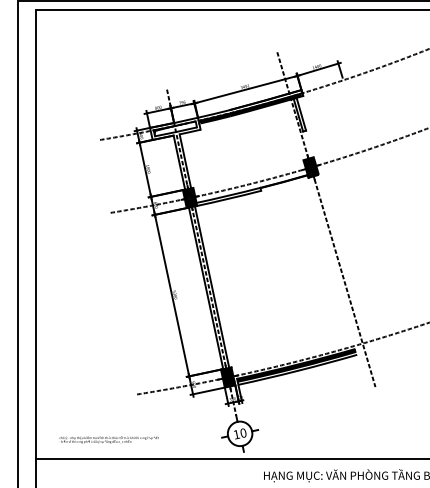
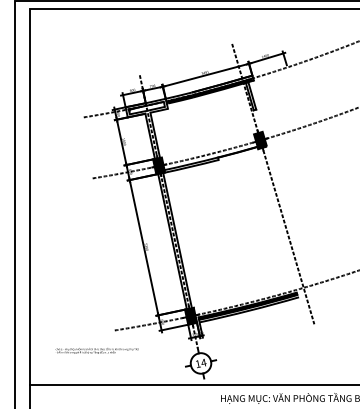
text: (243, 432) -> (203, 362), 10 -> 14
text: (108, 439) -> (96, 350), moved

